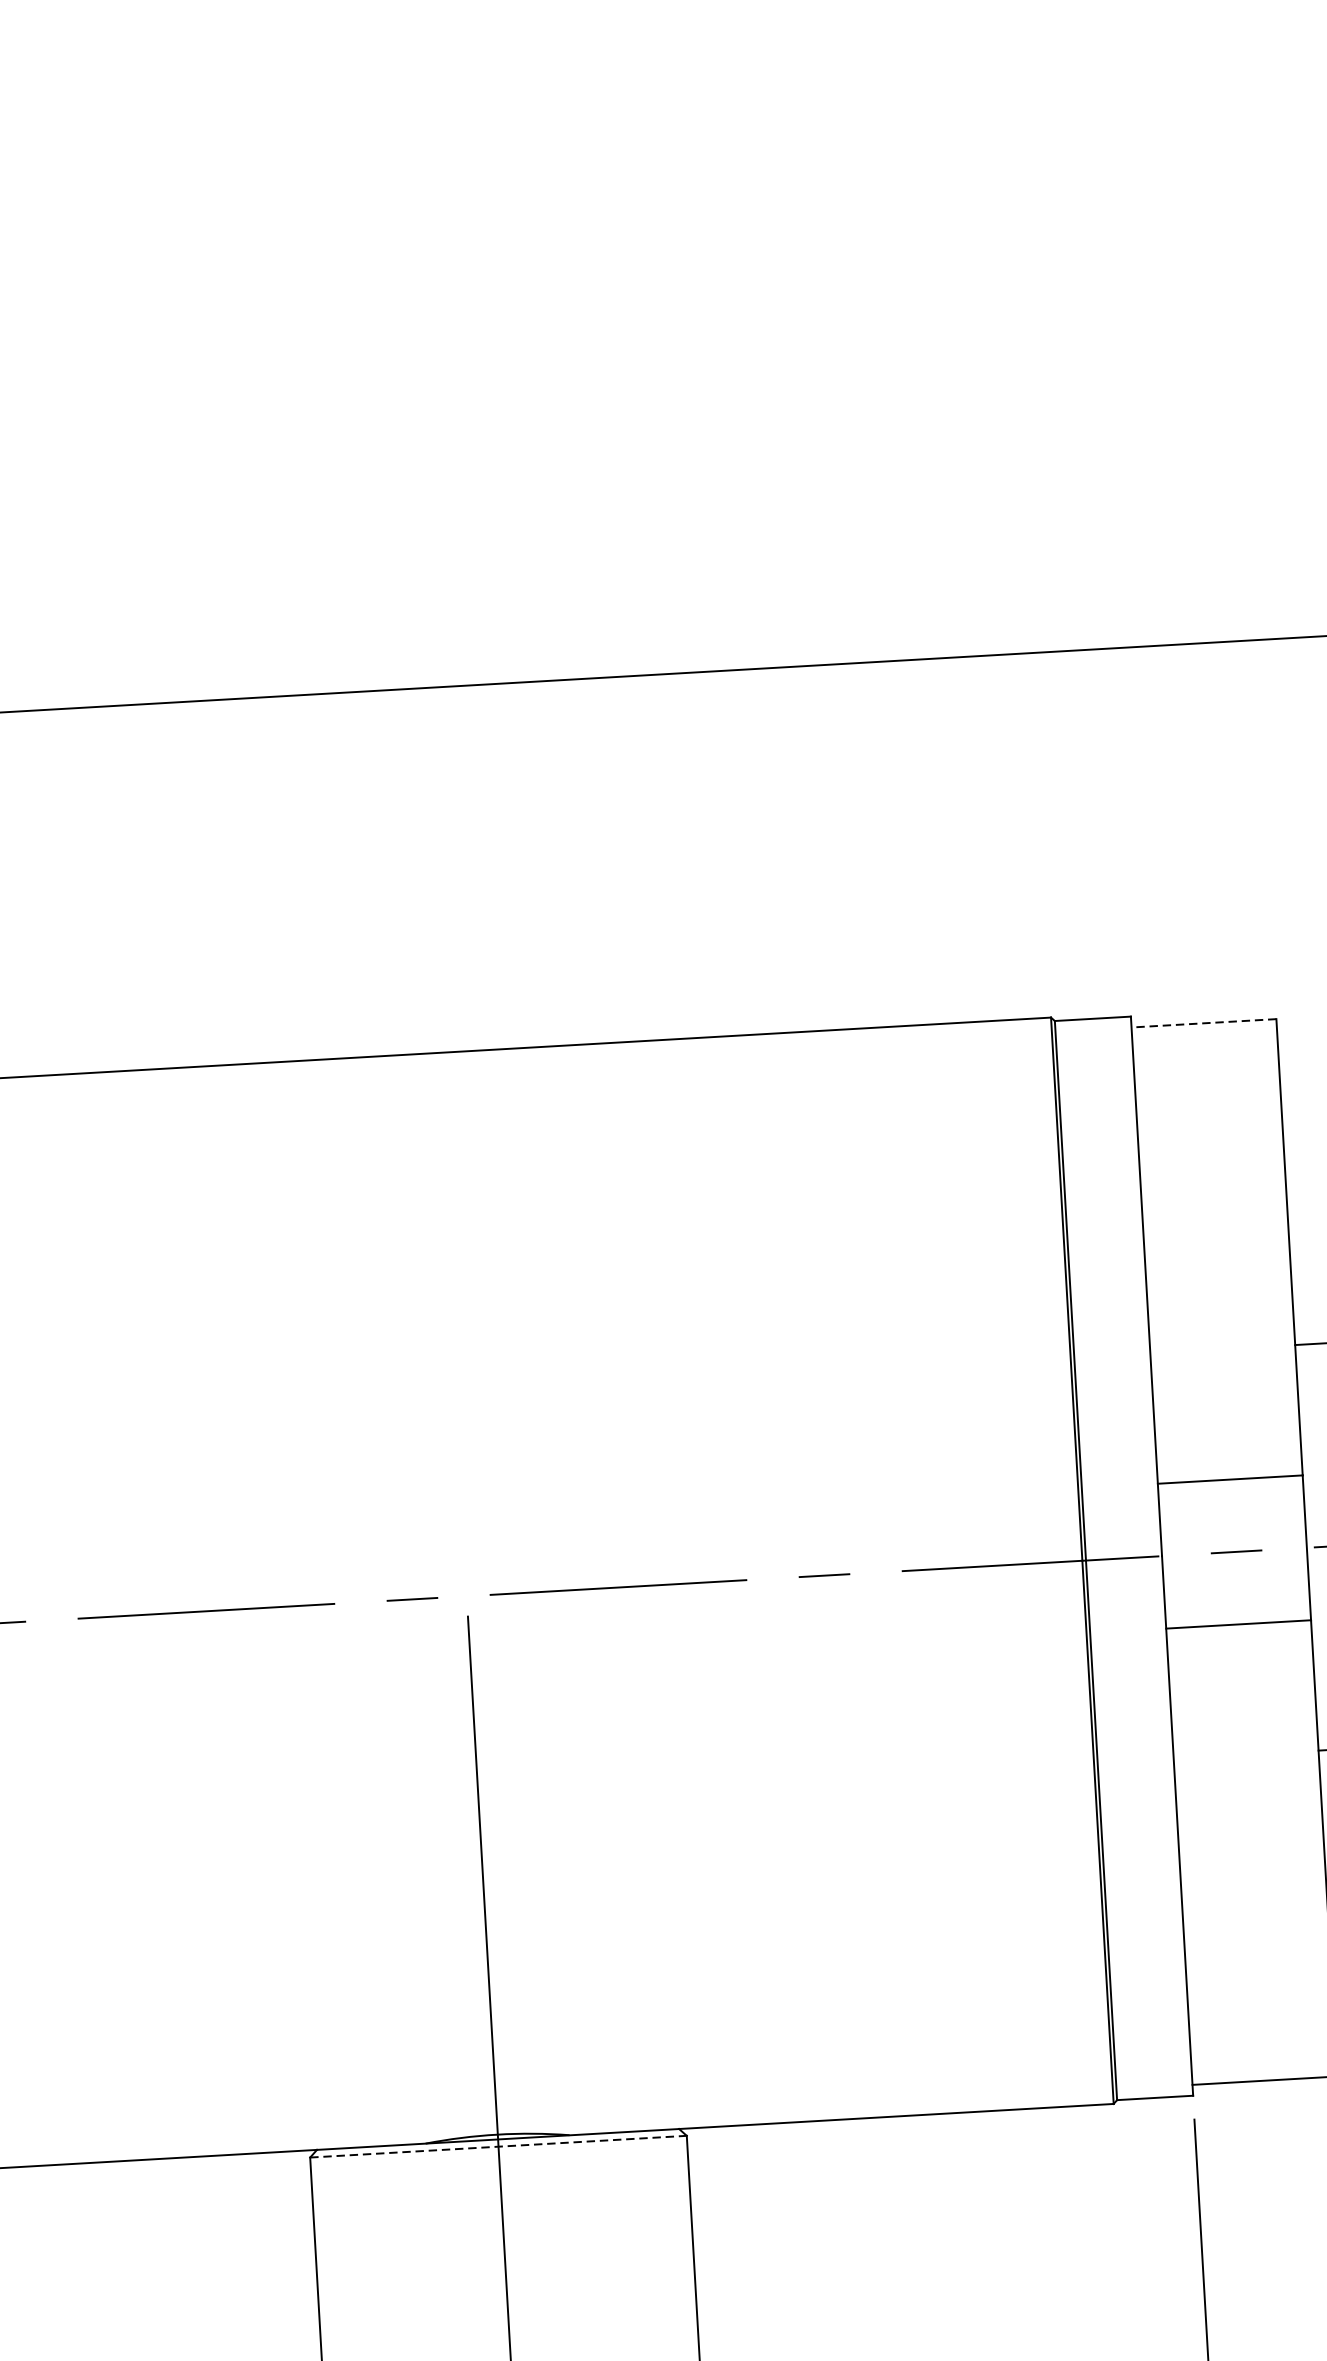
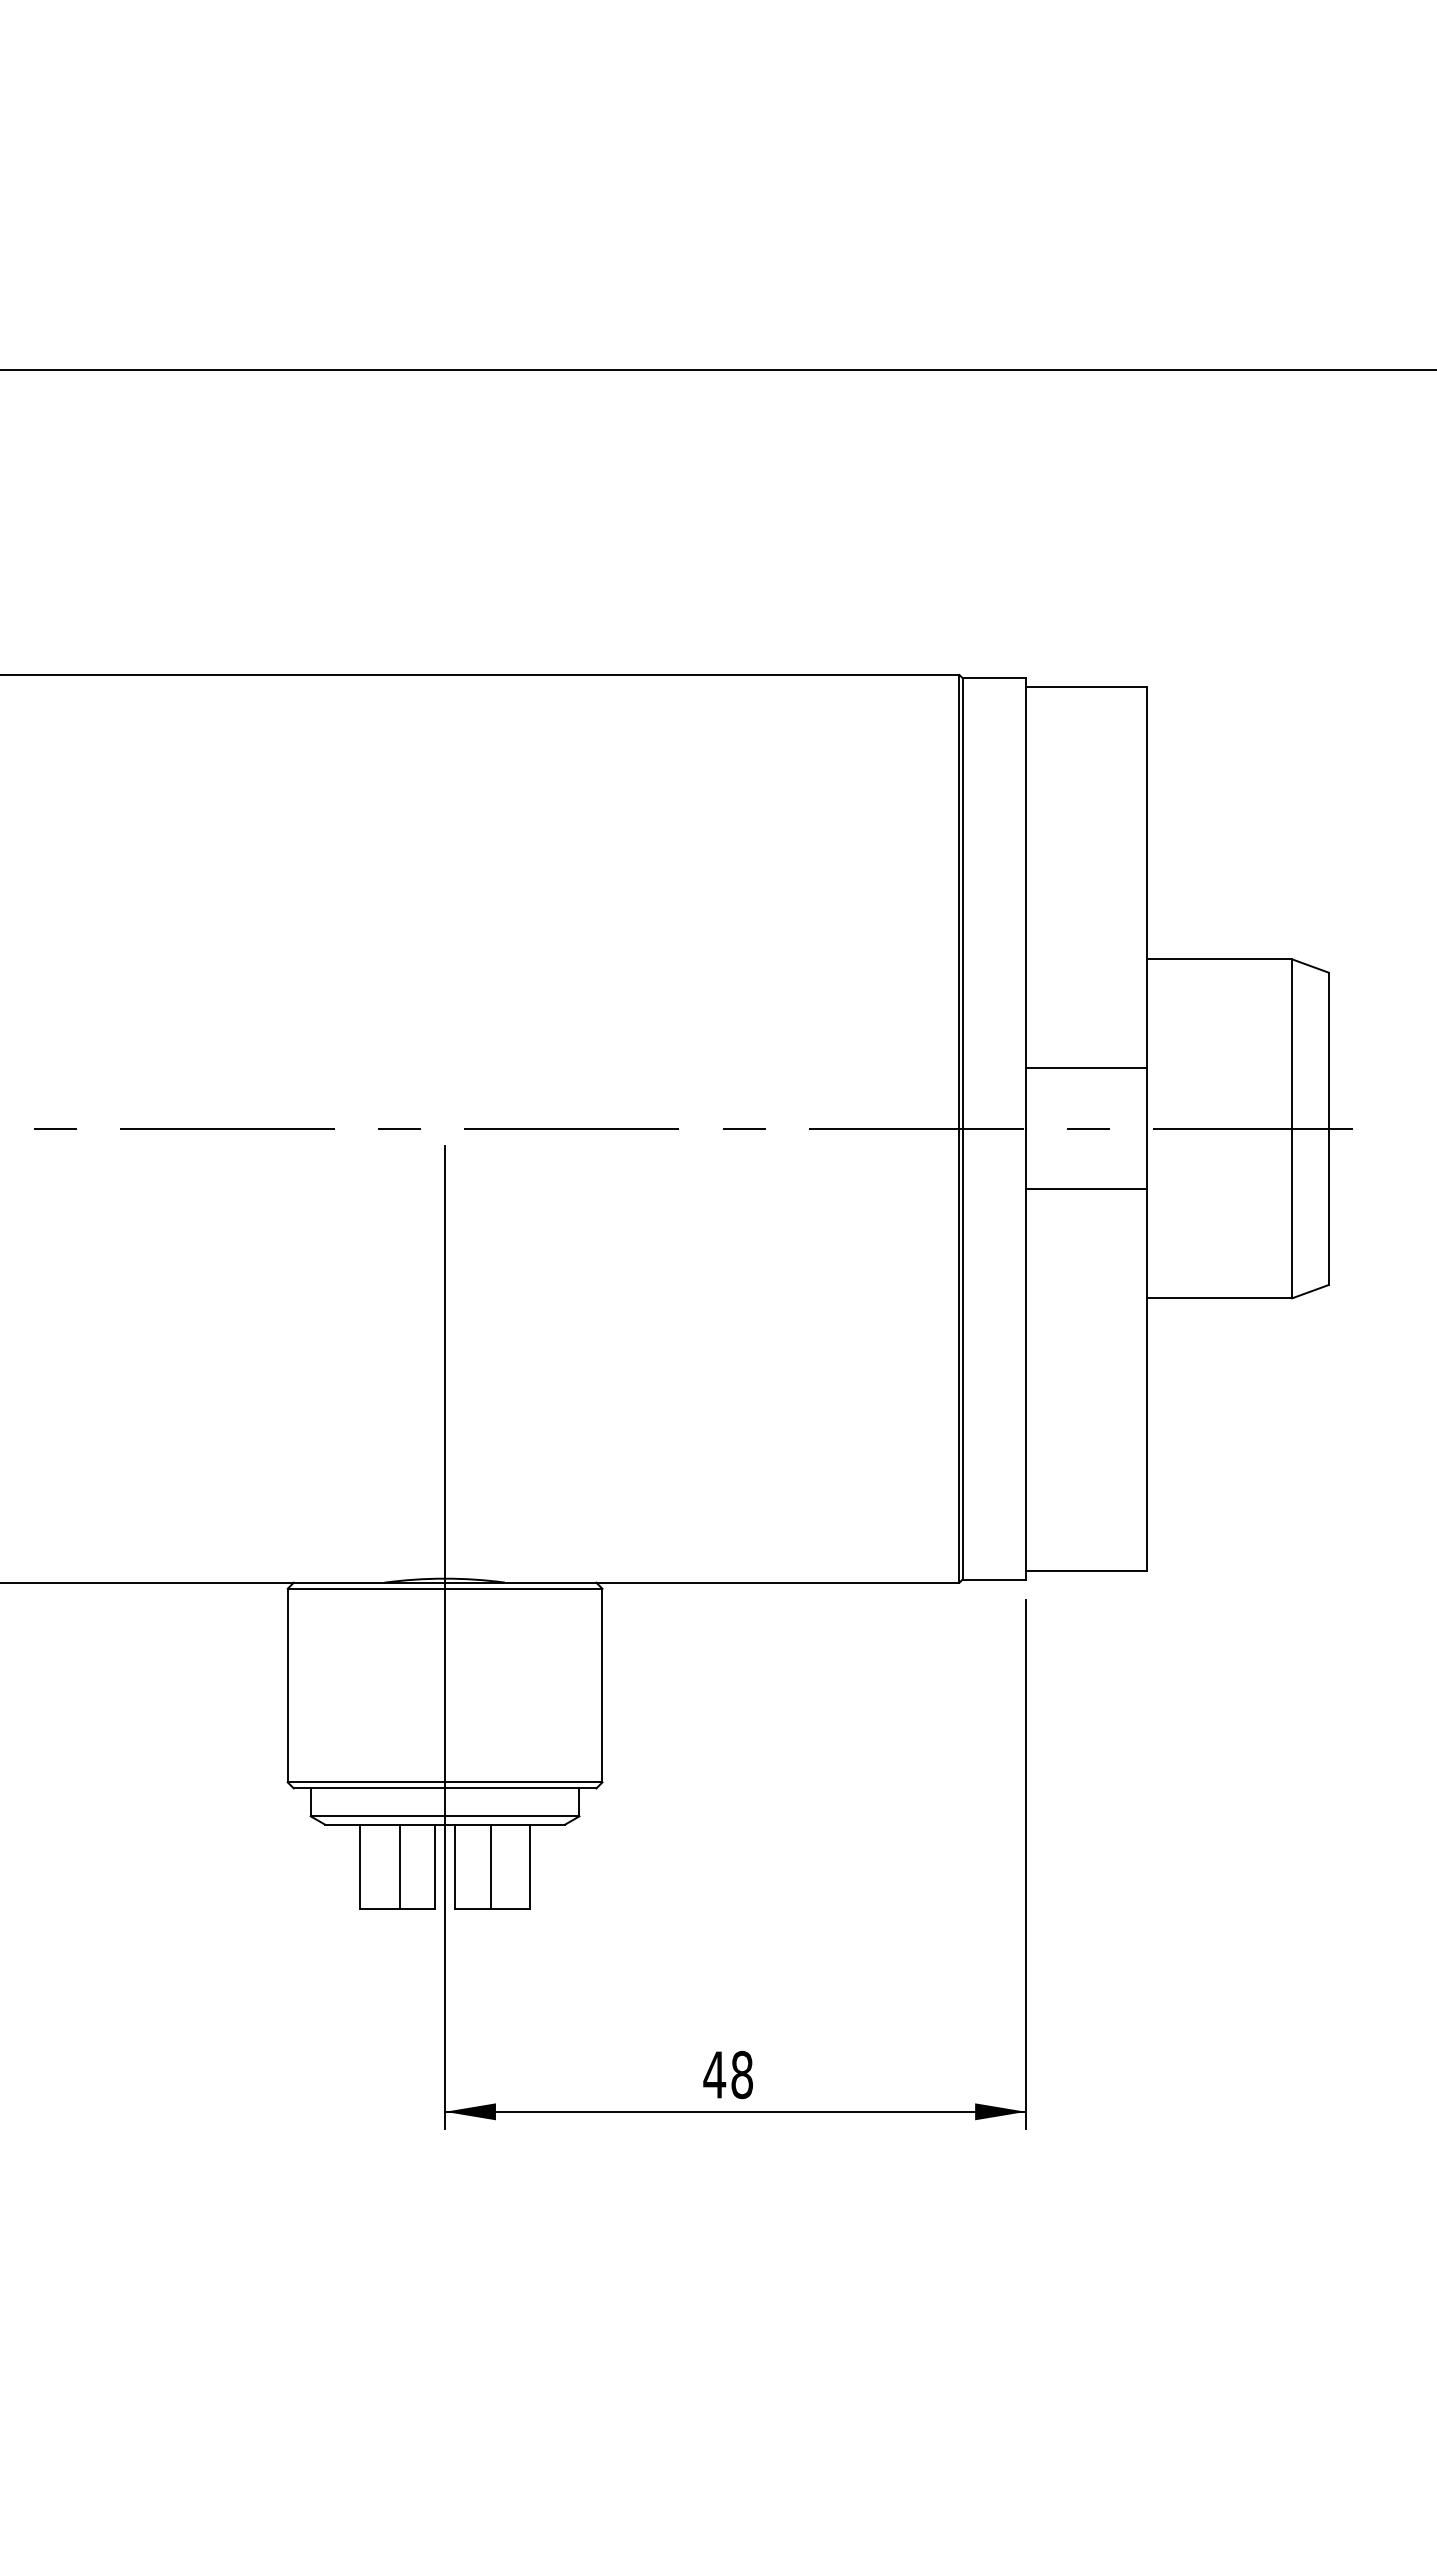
line: (1203, 1023) -> (1086, 687), dashed -> solid
line: (498, 2146) -> (445, 1588), dashed -> solid

